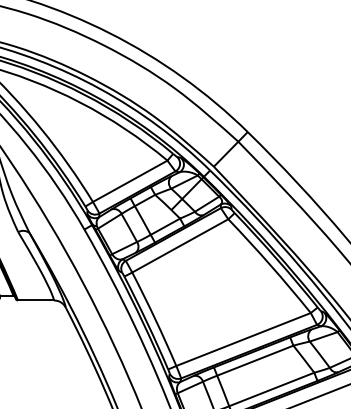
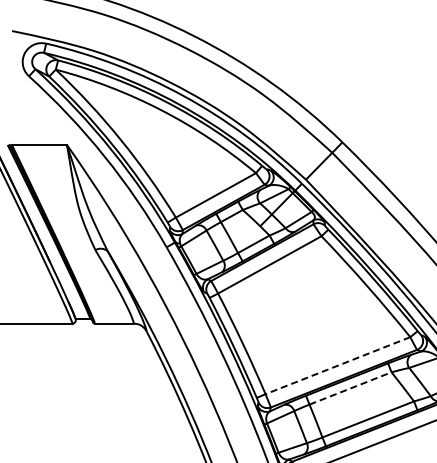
line: (243, 339) -> (337, 365), solid -> dashed
line: (256, 360) -> (351, 388), solid -> dashed

